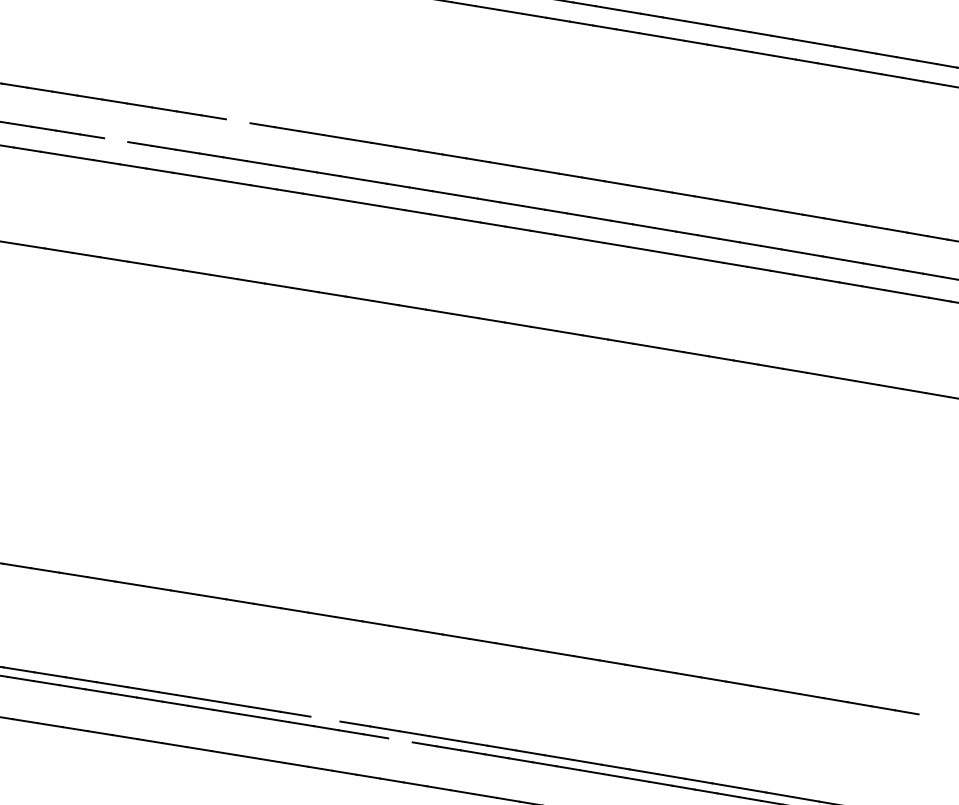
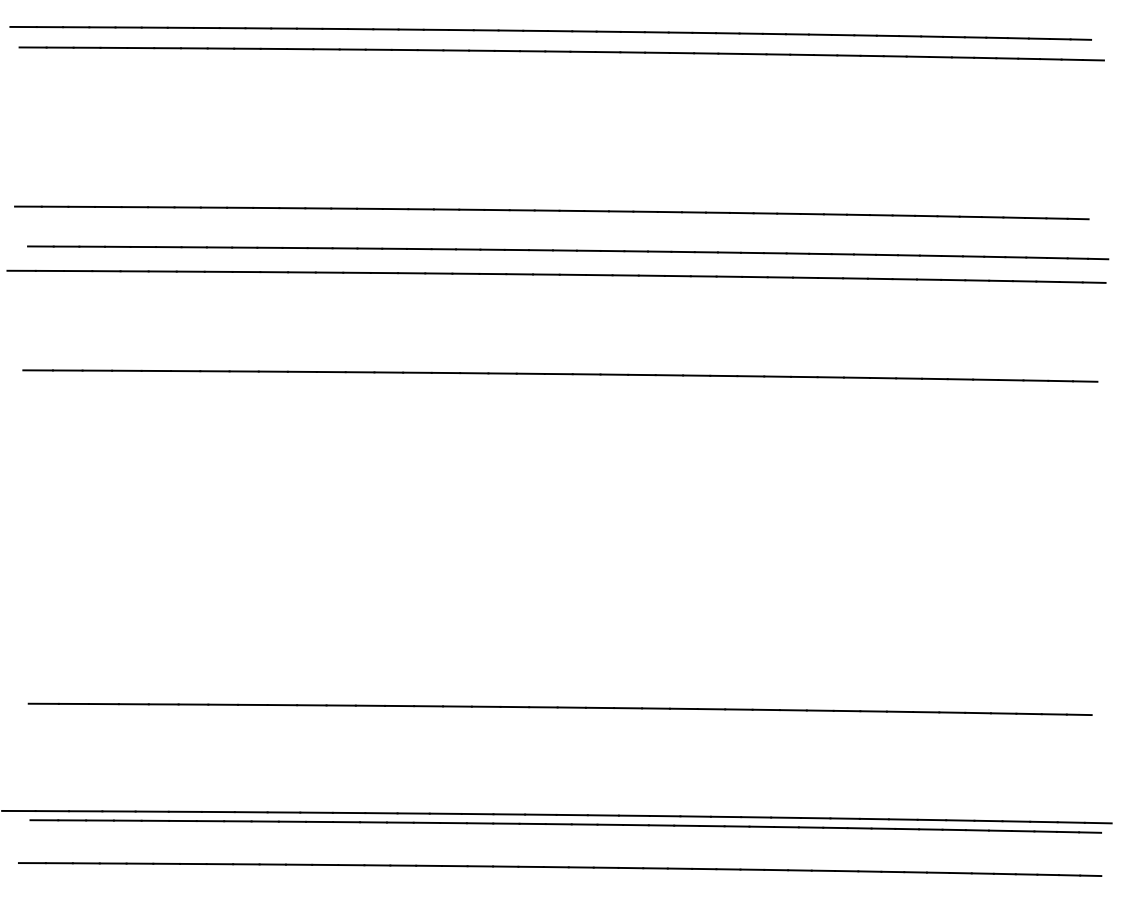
line: (238, 121) -> (292, 208), added
line: (115, 140) -> (168, 247), added
line: (325, 718) -> (477, 813), added
line: (400, 740) -> (558, 824), added

